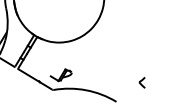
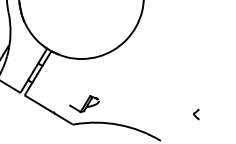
part: (142, 82) -> (196, 114), size x0.71

